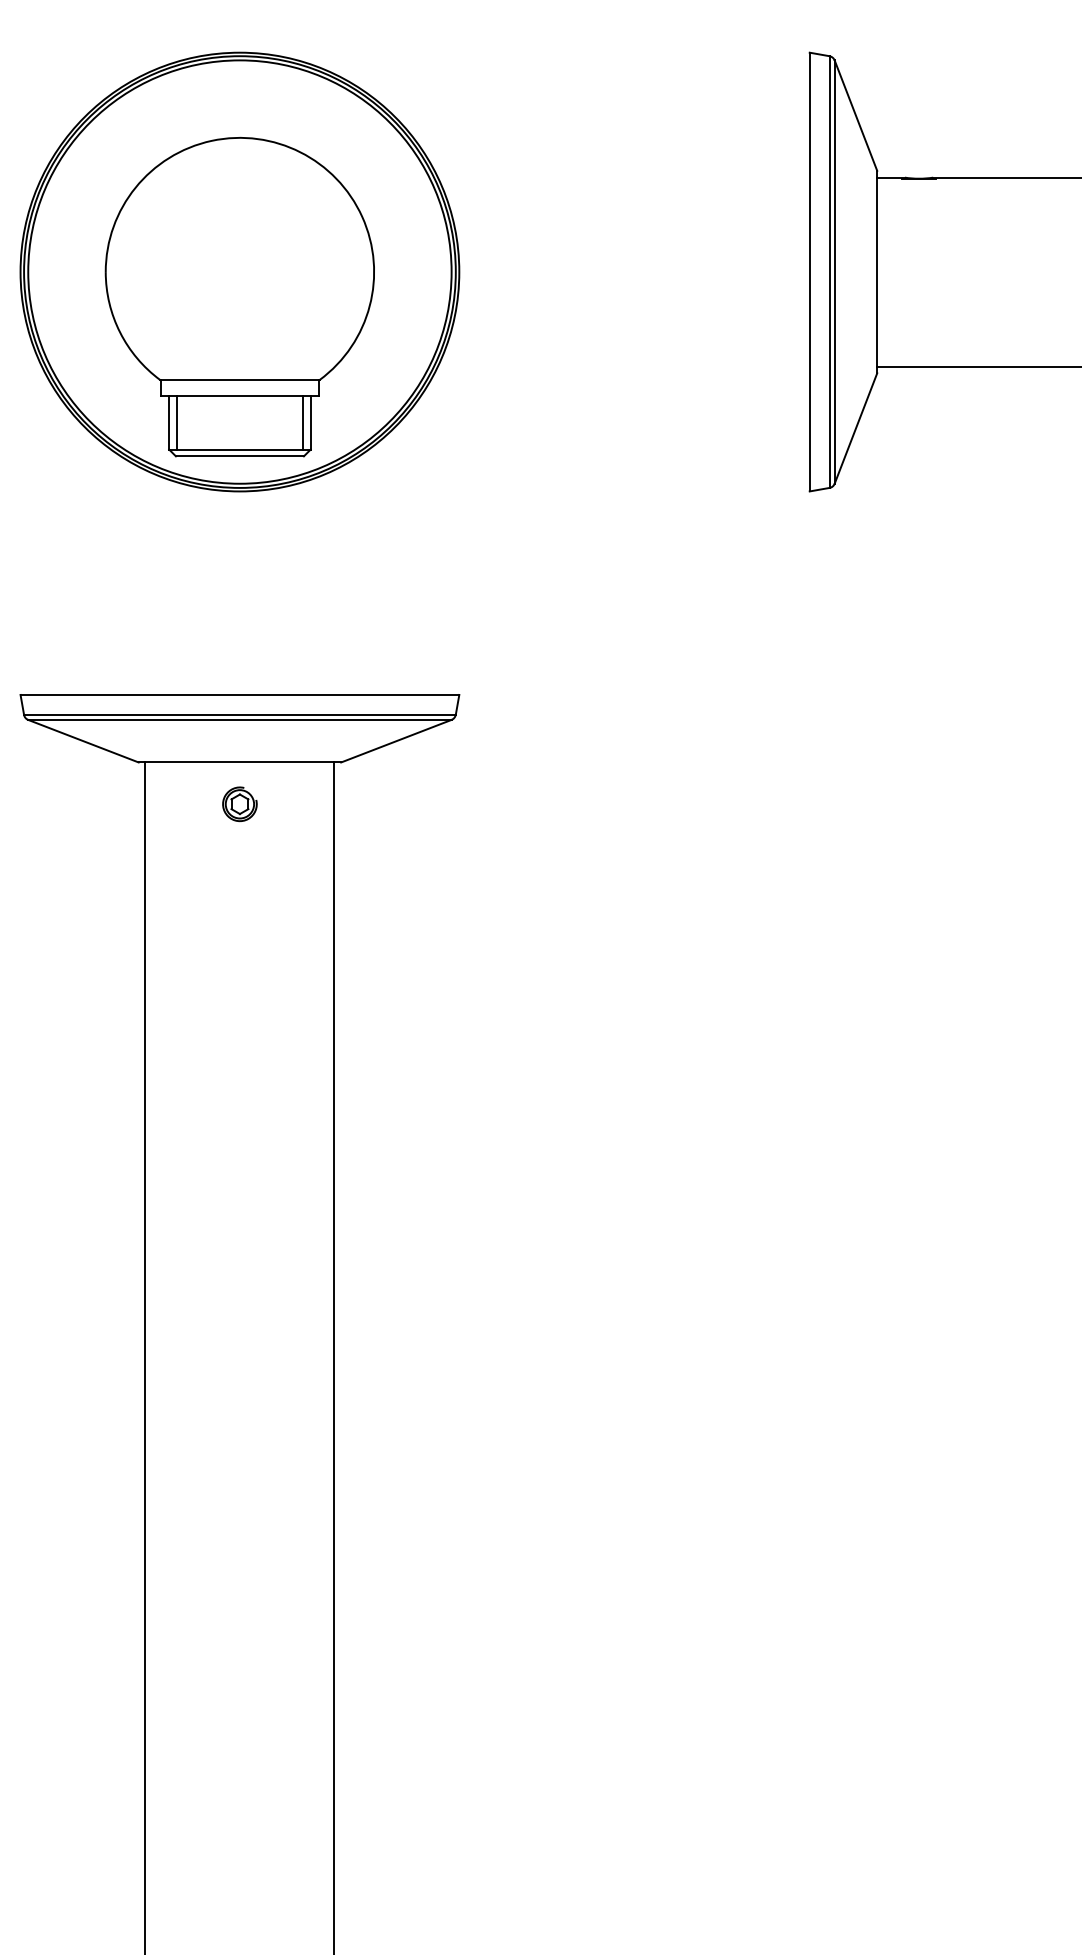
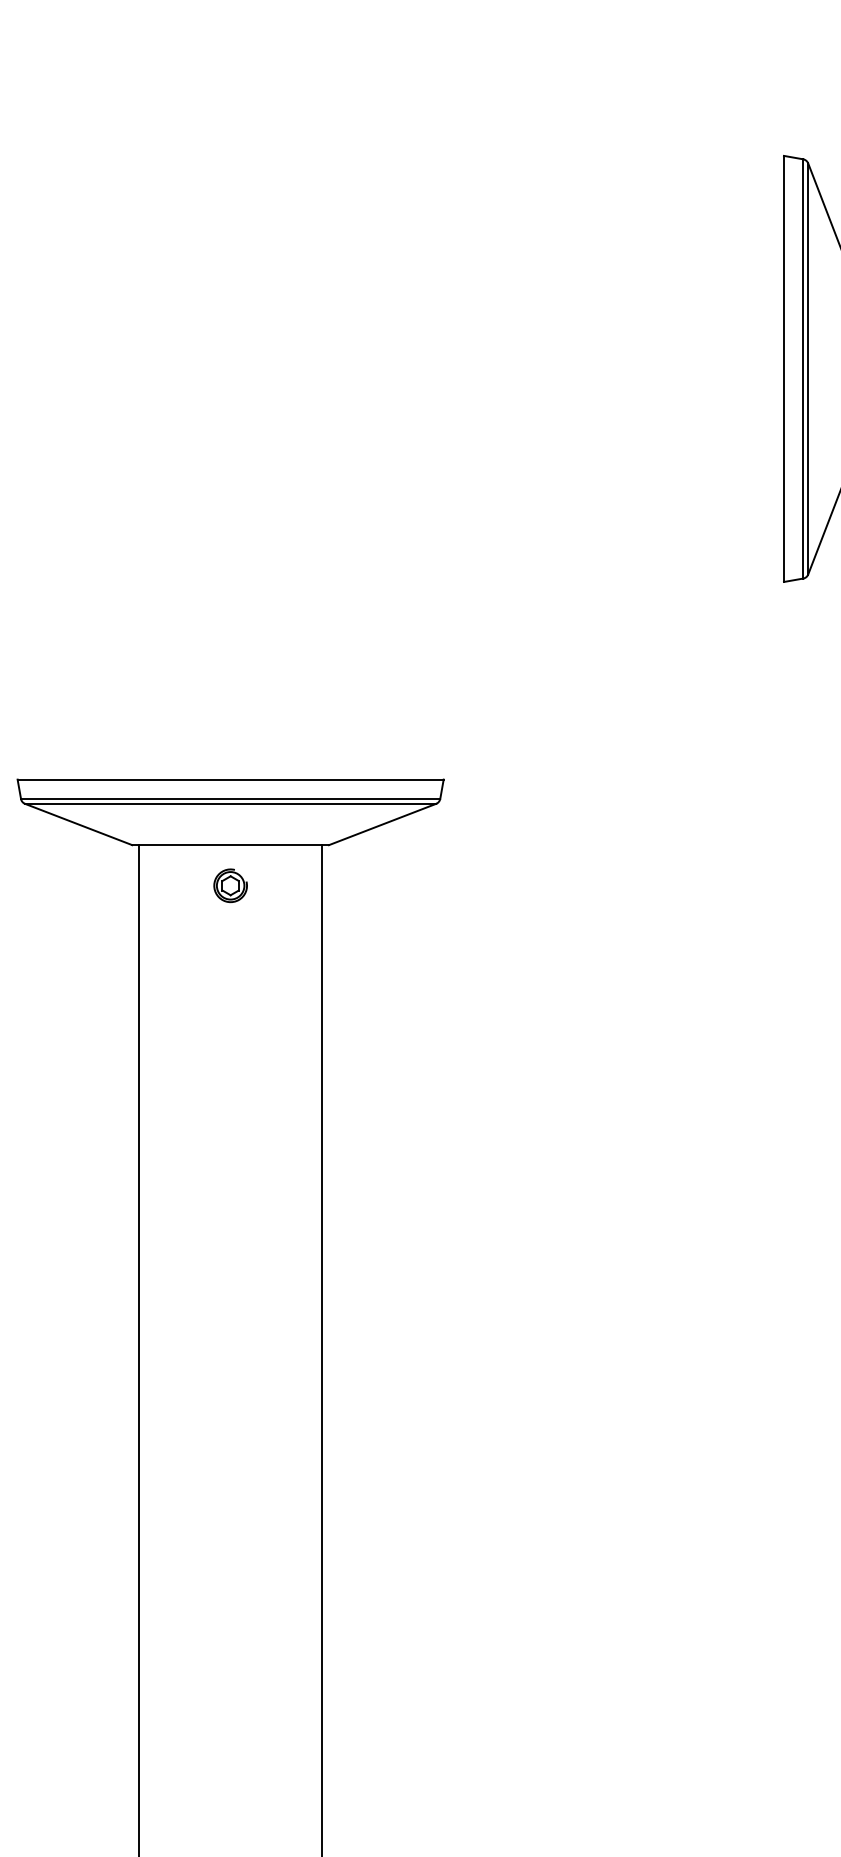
part: (239, 271) -> (230, 368), removed

